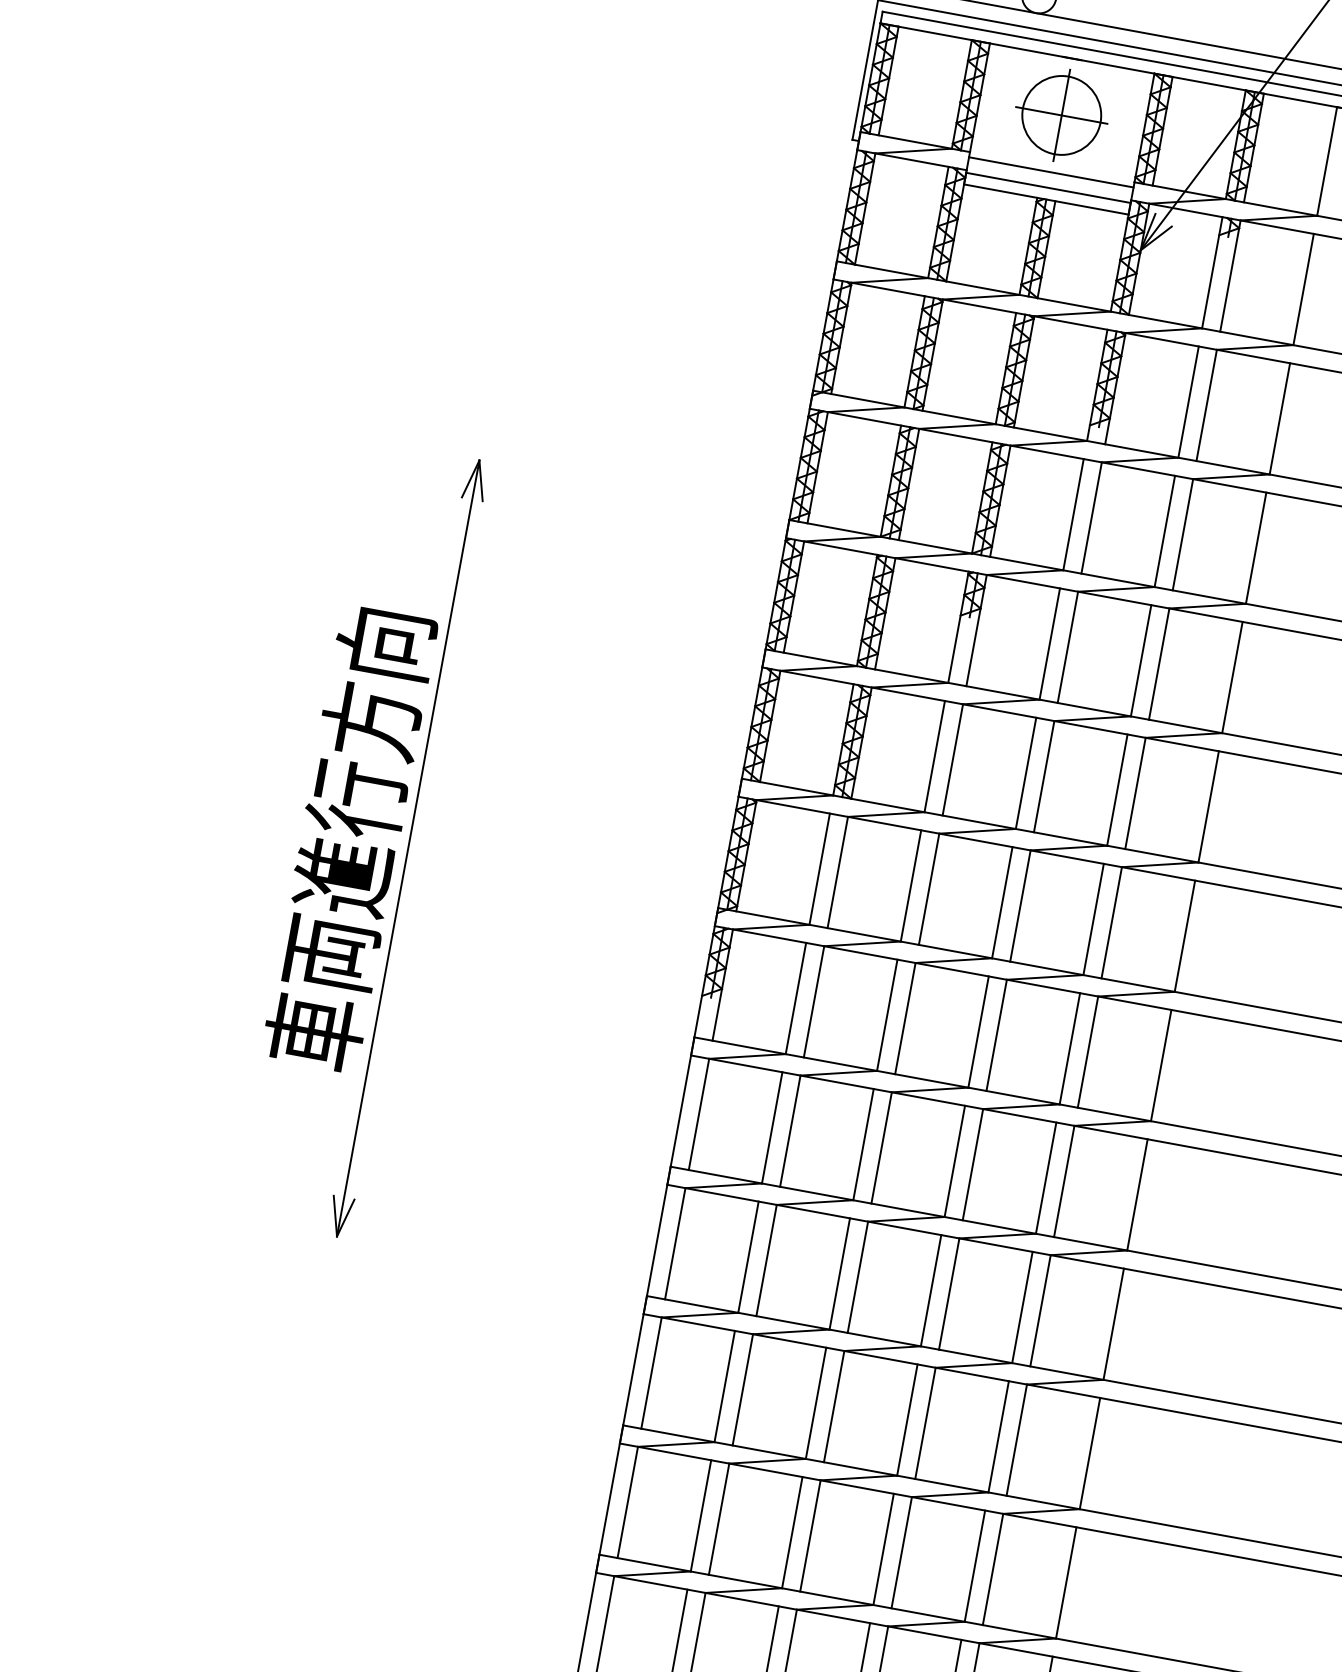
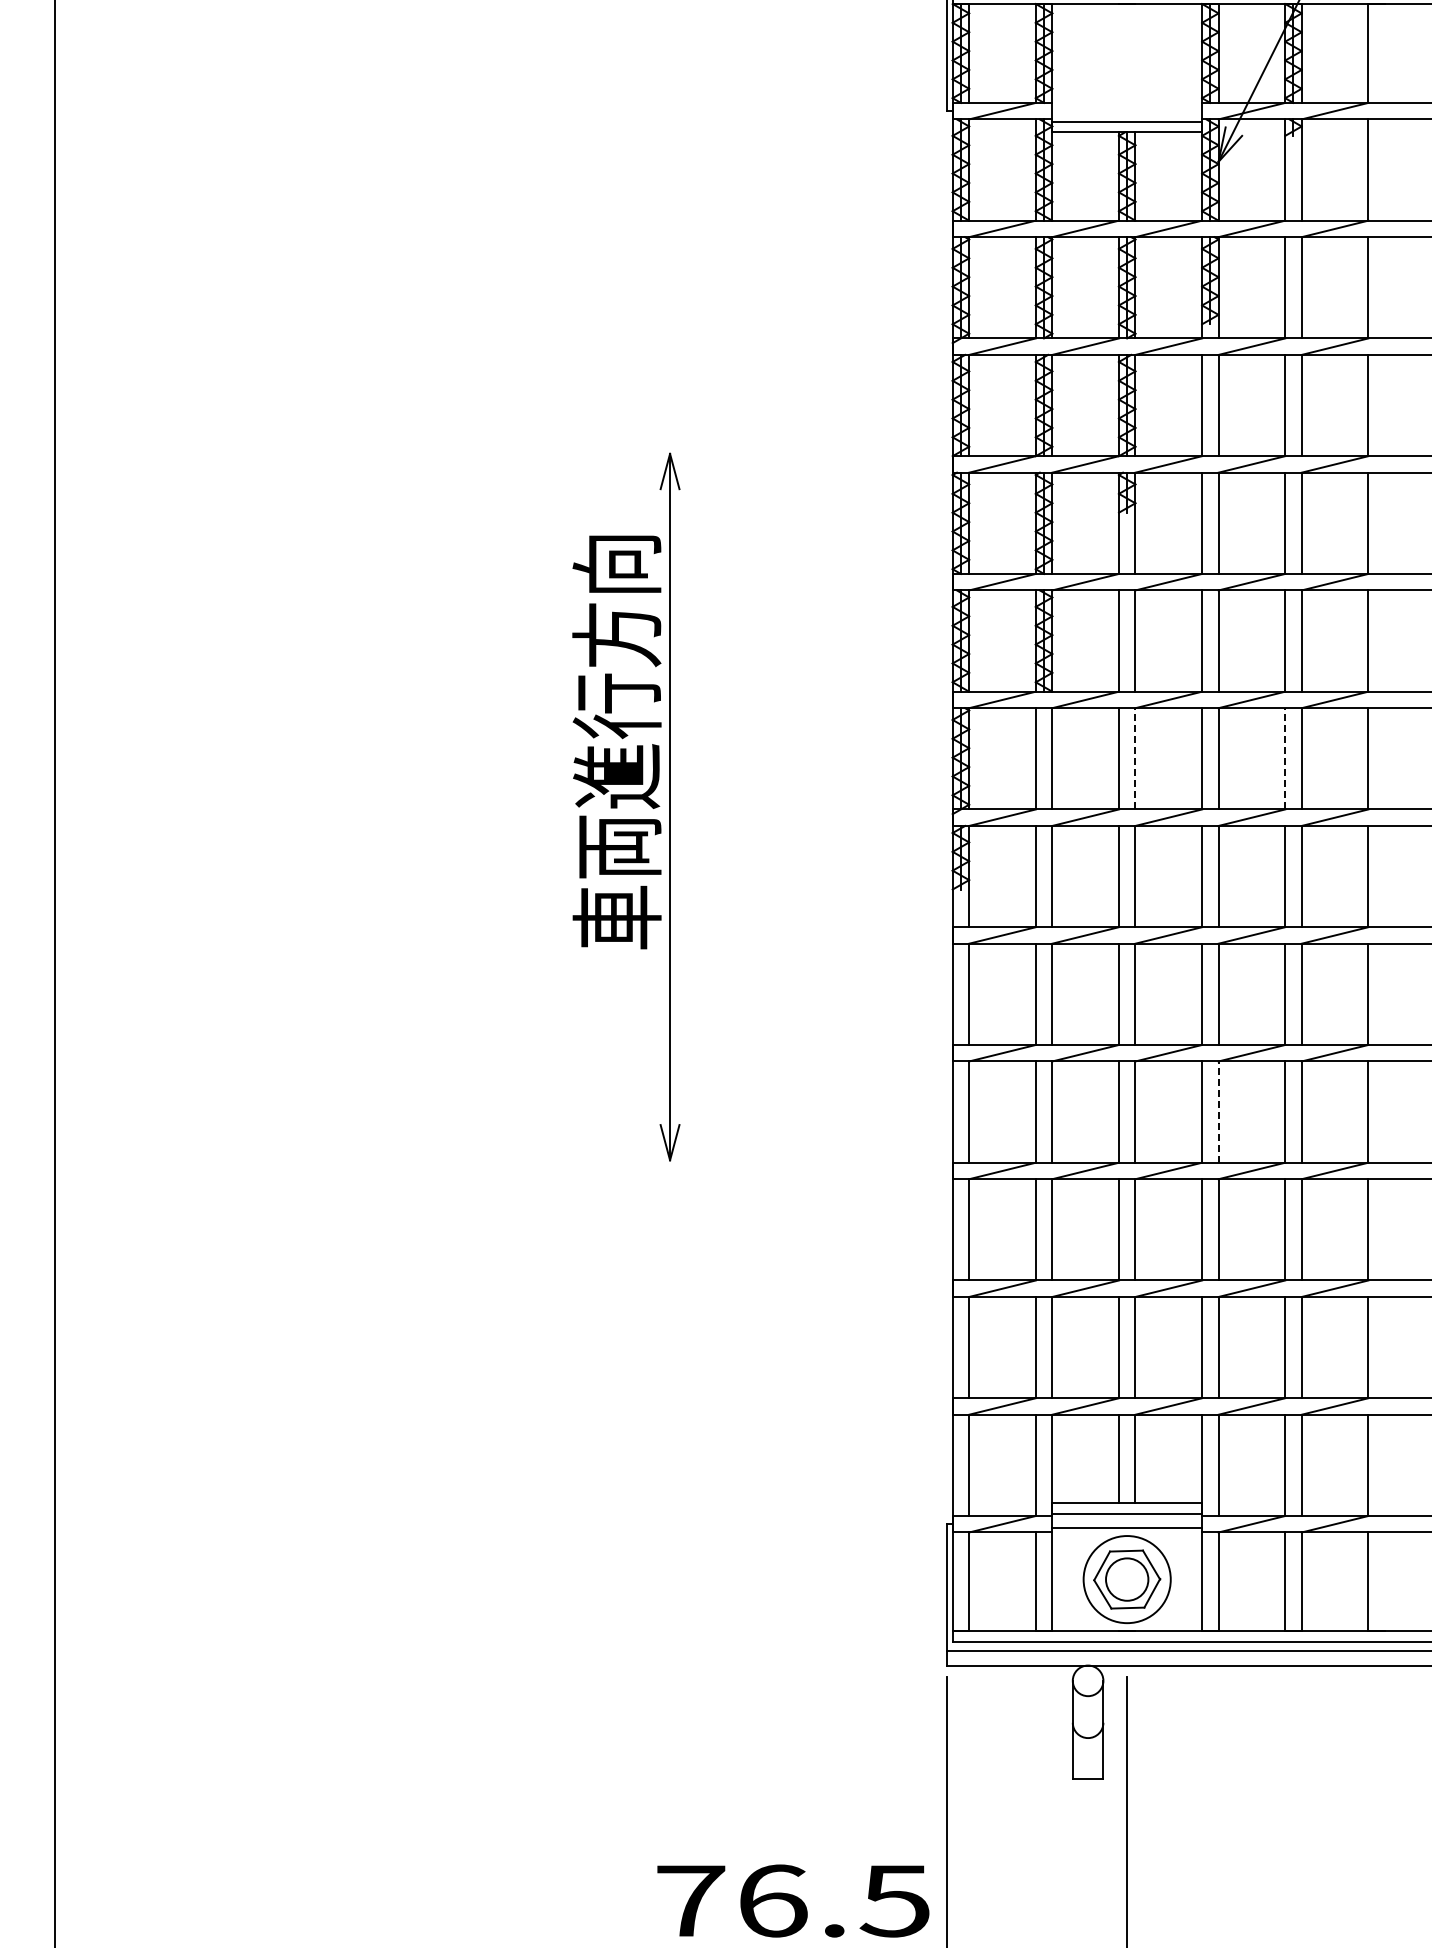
part: (1062, 115) -> (1127, 55), removed
line: (1051, 172) -> (1127, 107), removed
text: (349, 839) -> (616, 742), moved
line: (929, 888) -> (1135, 758), solid -> dashed
line: (1093, 919) -> (1285, 758), solid -> dashed
line: (949, 1294) -> (1218, 1112), solid -> dashed

